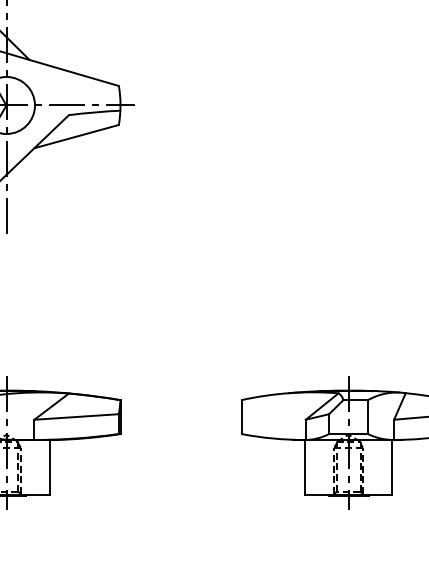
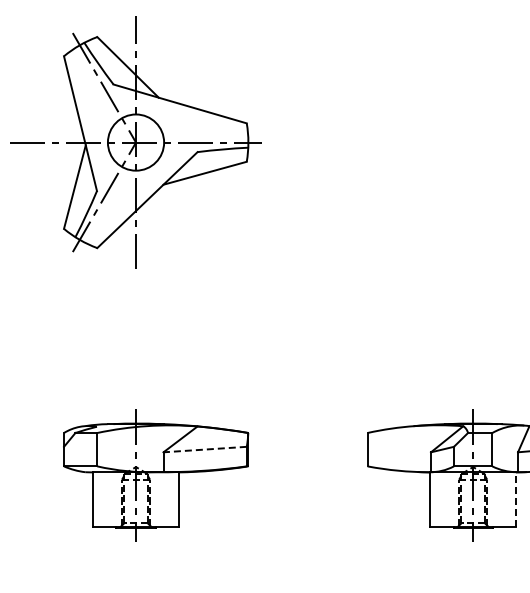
line: (76, 416) -> (205, 449), solid -> dashed
line: (392, 467) -> (516, 499), solid -> dashed

